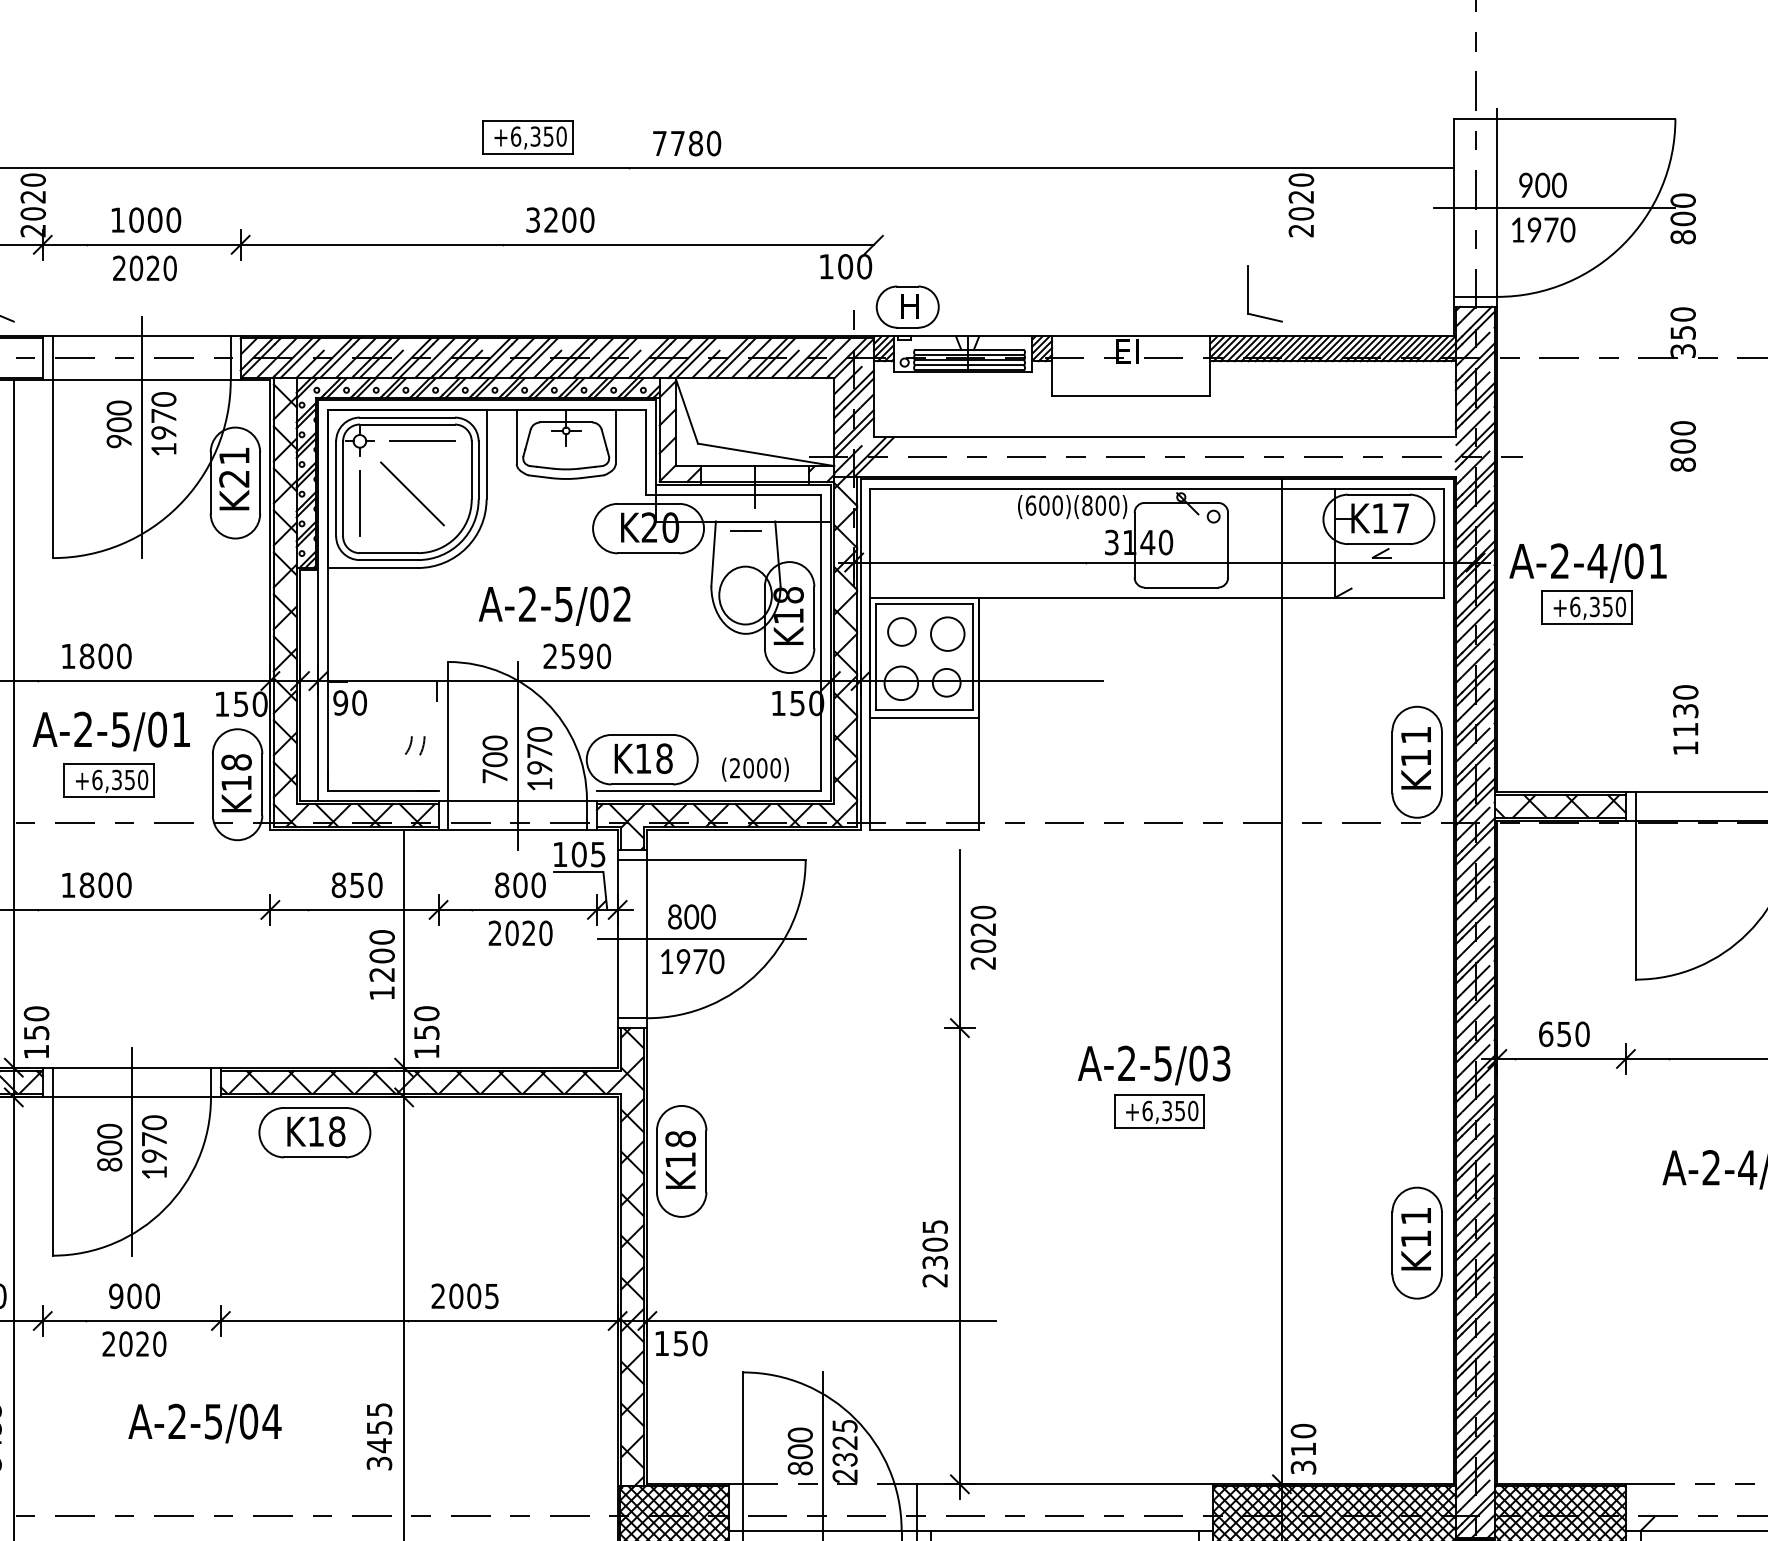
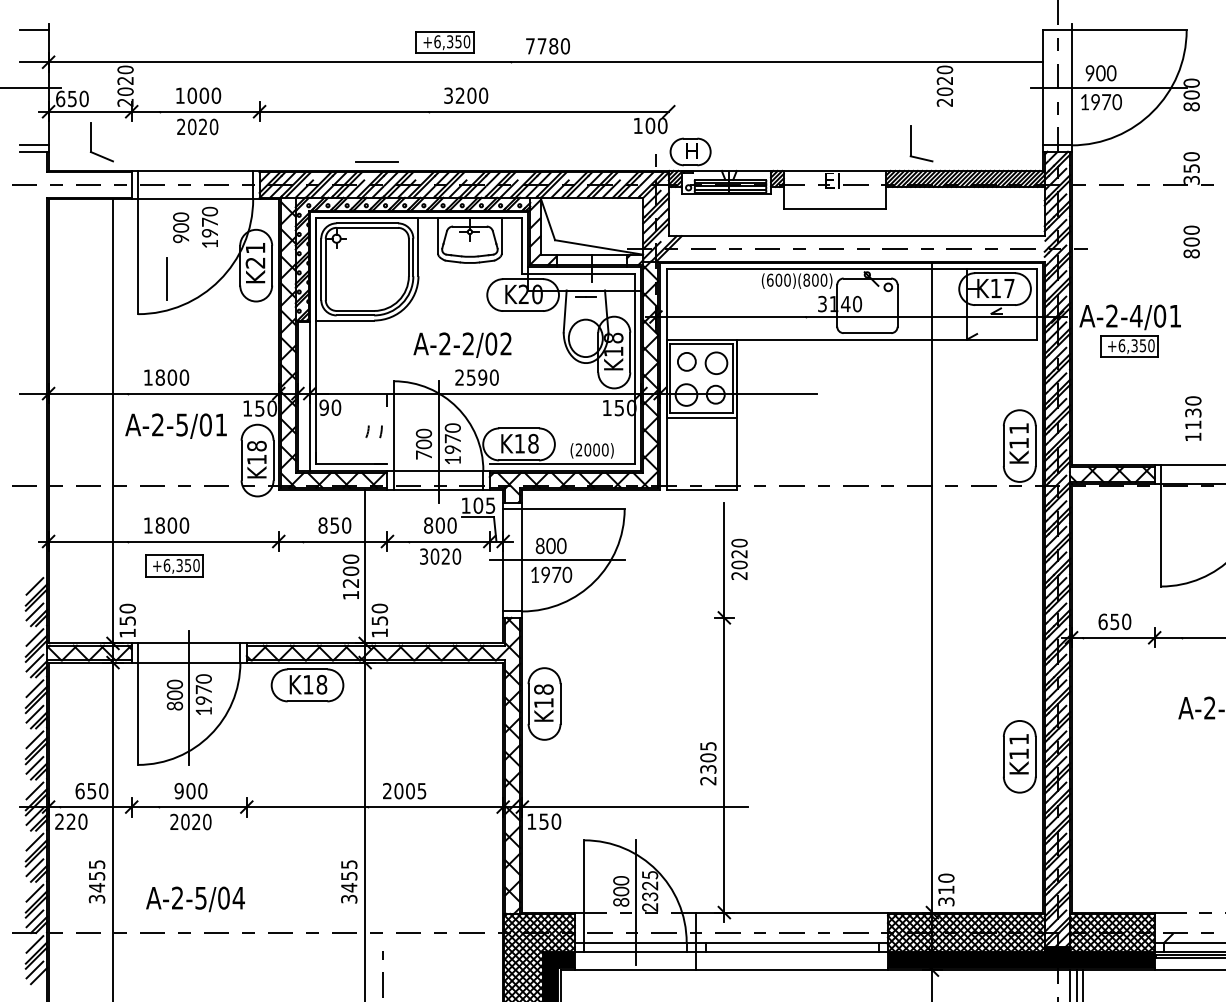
line: (141, 437) -> (195, 236), removed
line: (421, 441) -> (376, 161), moved
line: (412, 493) -> (370, 272), removed
line: (359, 502) -> (166, 278), moved
text: (562, 603) -> (467, 343), A-2-5/02 -> A-2-2/02
part: (415, 745) -> (372, 435), size x1.6
part: (108, 779) -> (174, 565), moved
text: (495, 933) -> (424, 556), 2020 -> 3020
part: (1153, 1087) -> (849, 656), removed
text: (204, 1423) -> (195, 899), moved

